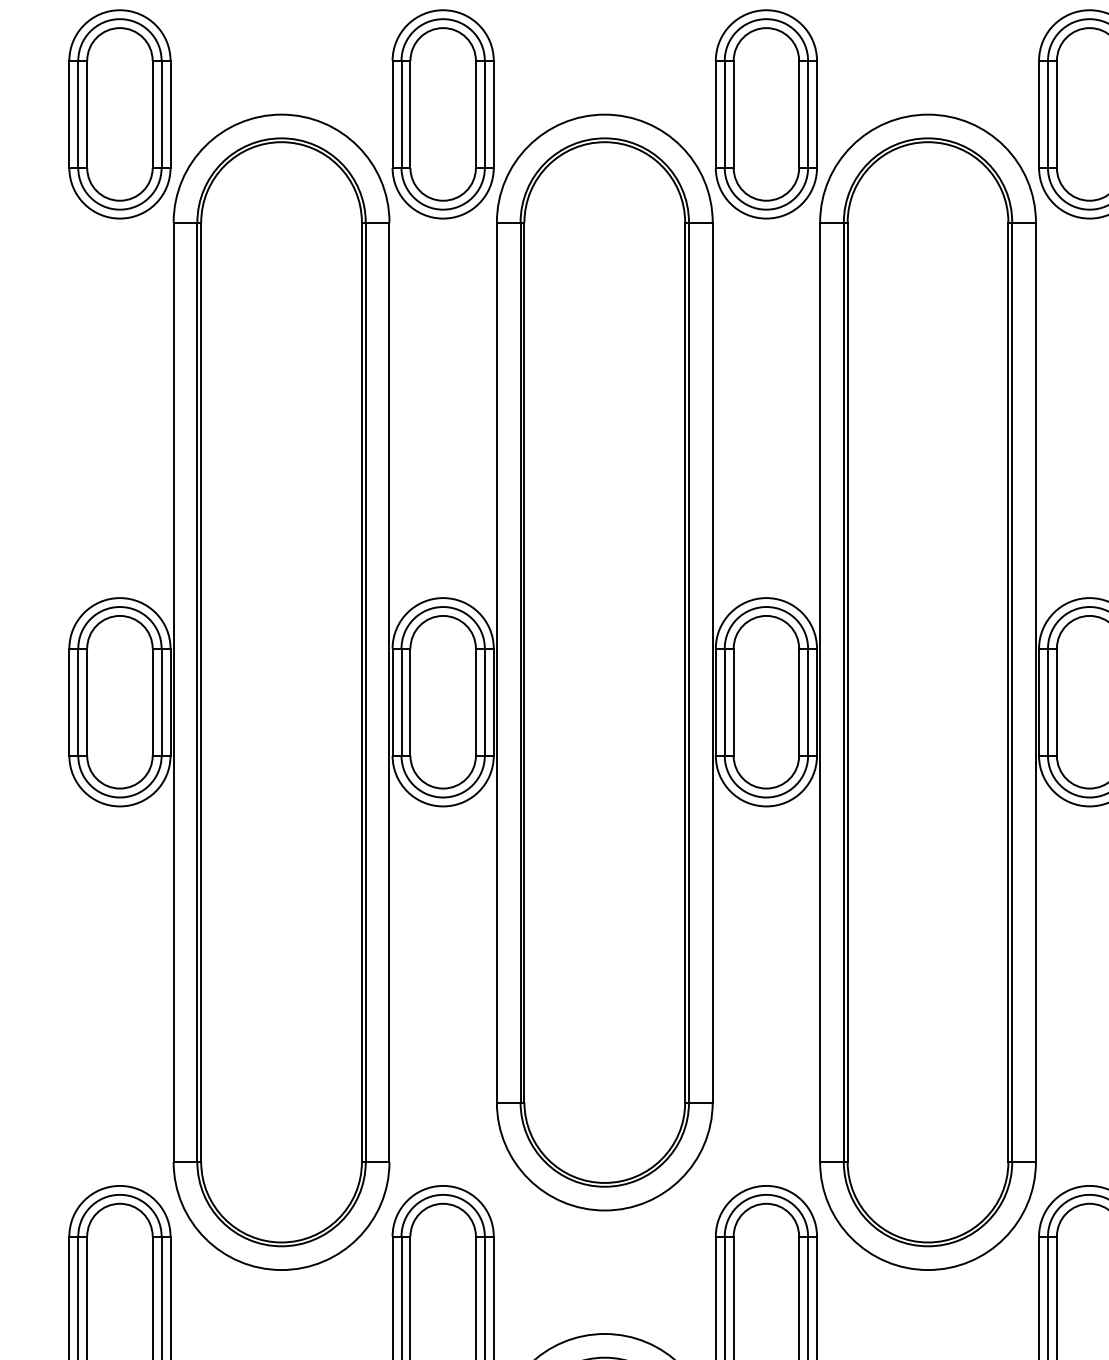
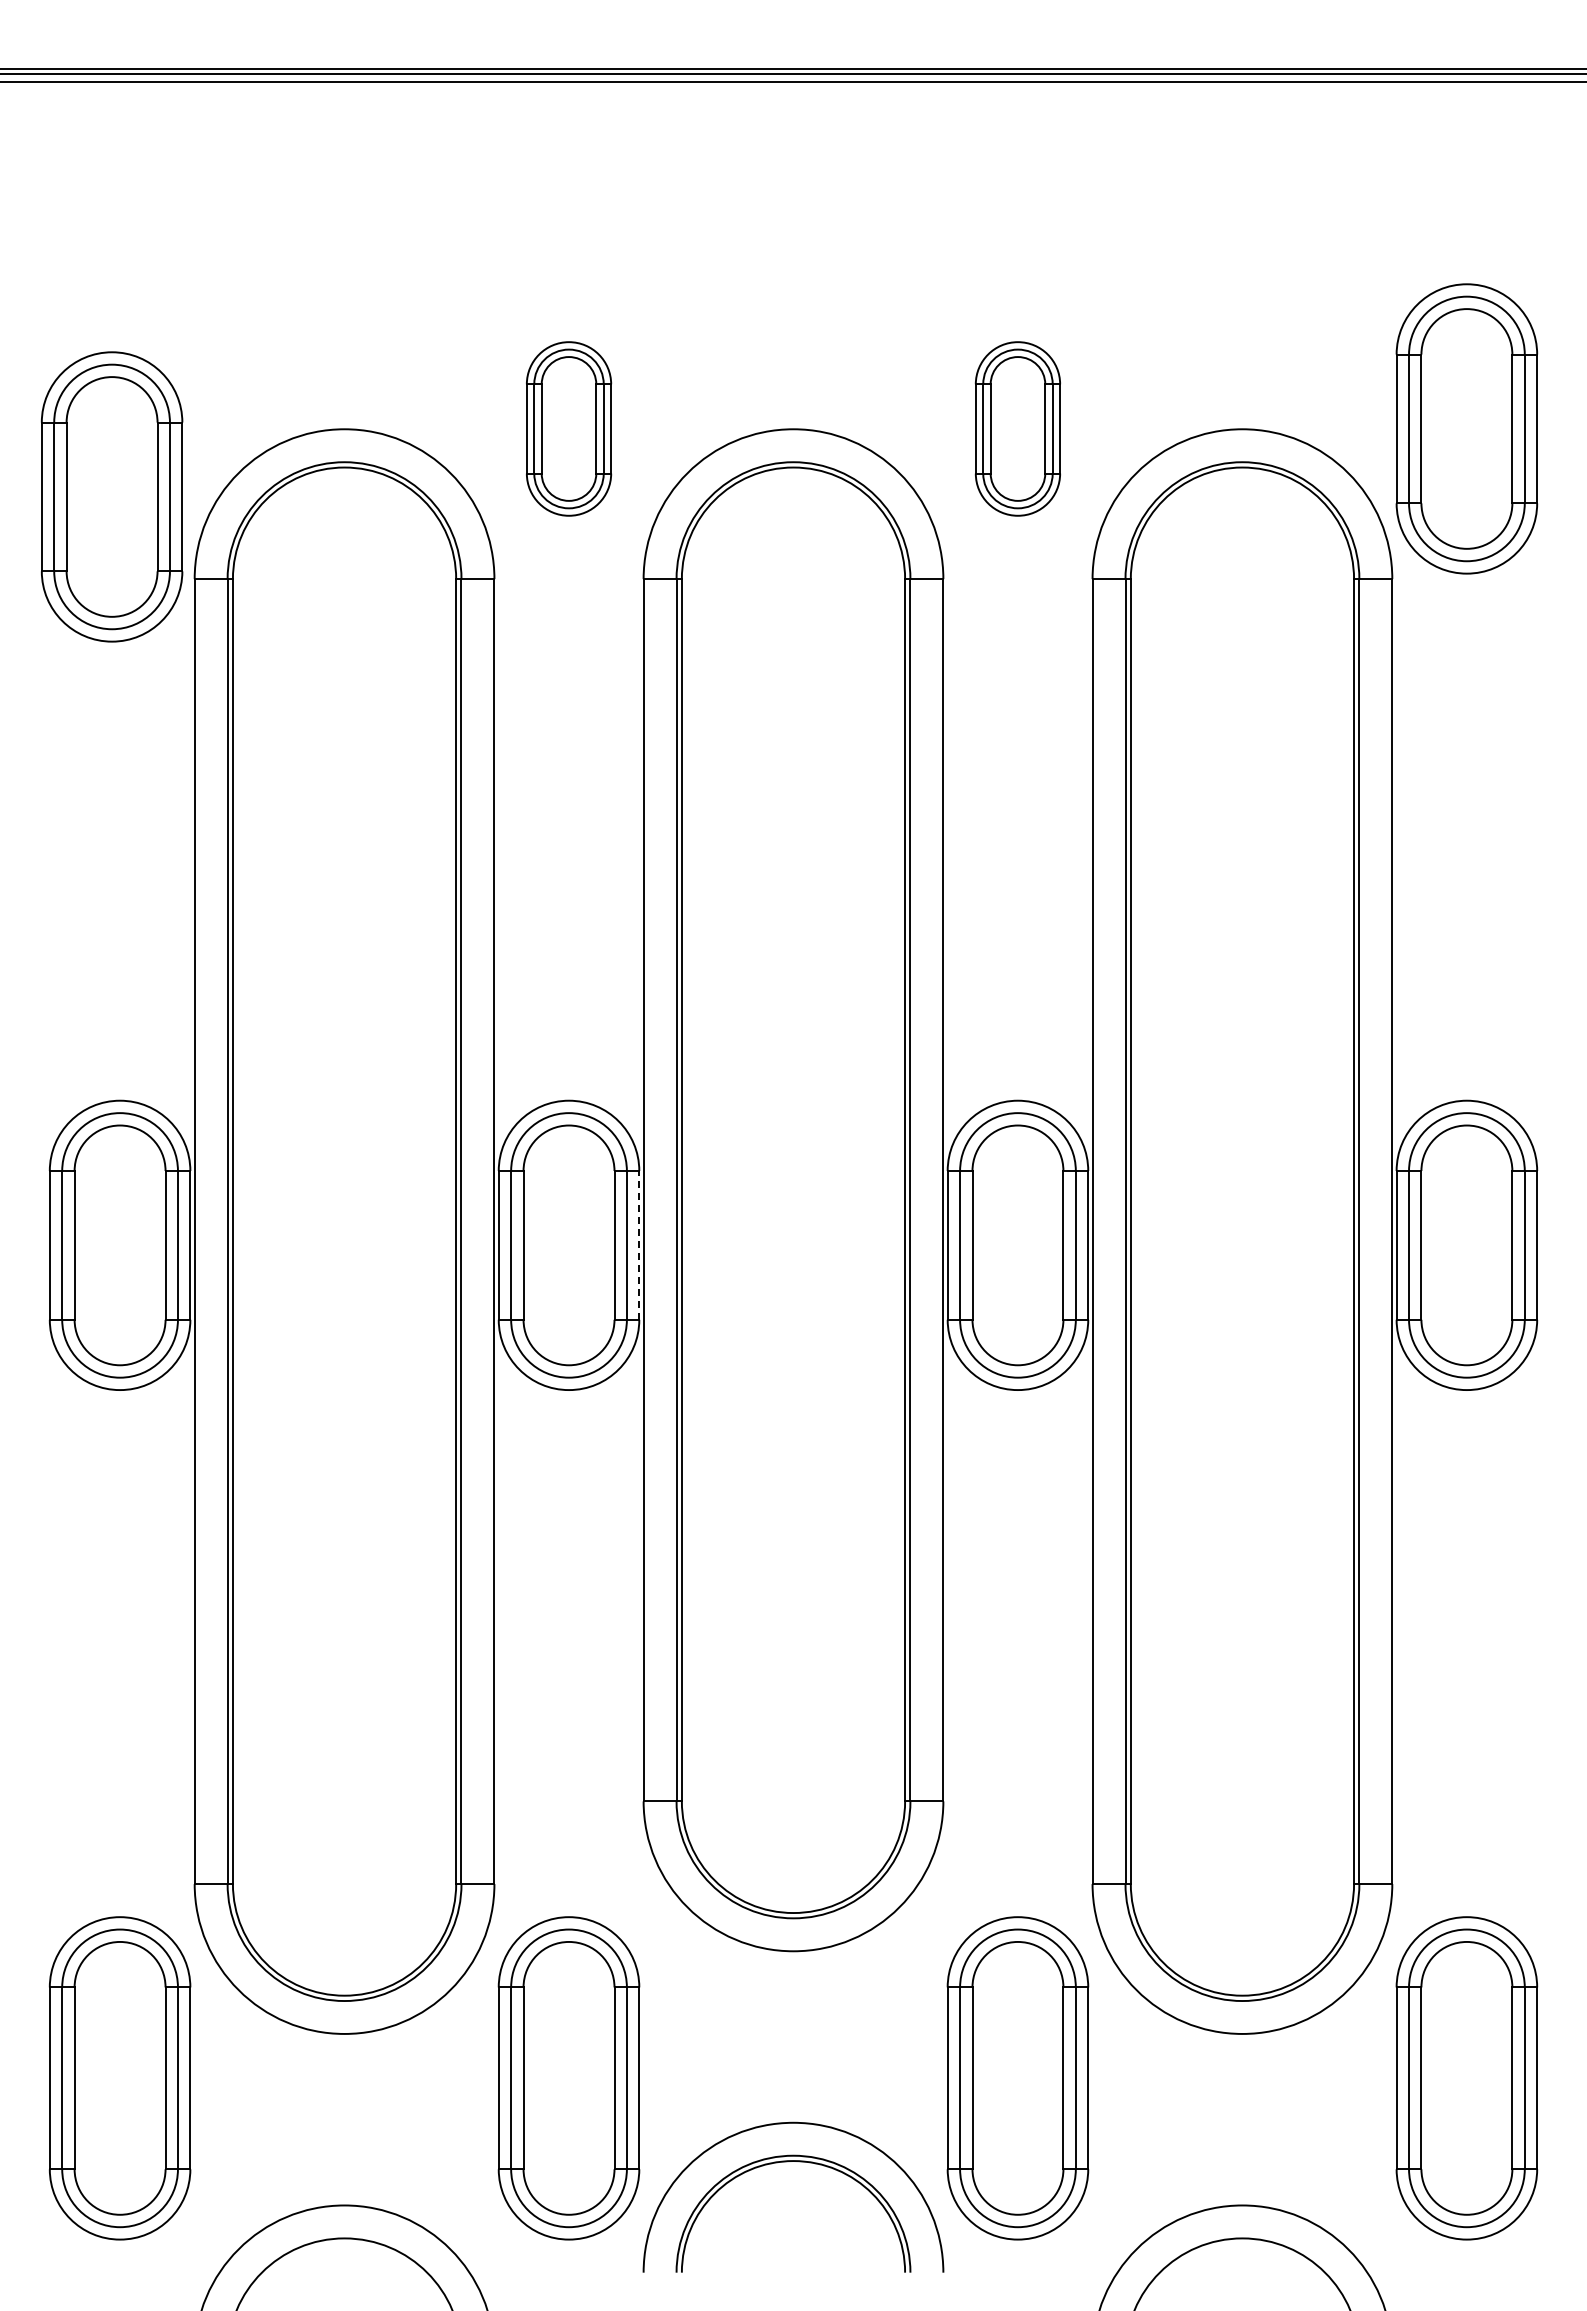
part: (119, 114) -> (111, 496), moved
part: (442, 114) -> (568, 428), size x0.6
part: (766, 114) -> (1017, 428), size x0.6
line: (493, 701) -> (639, 1244), solid -> dashed

